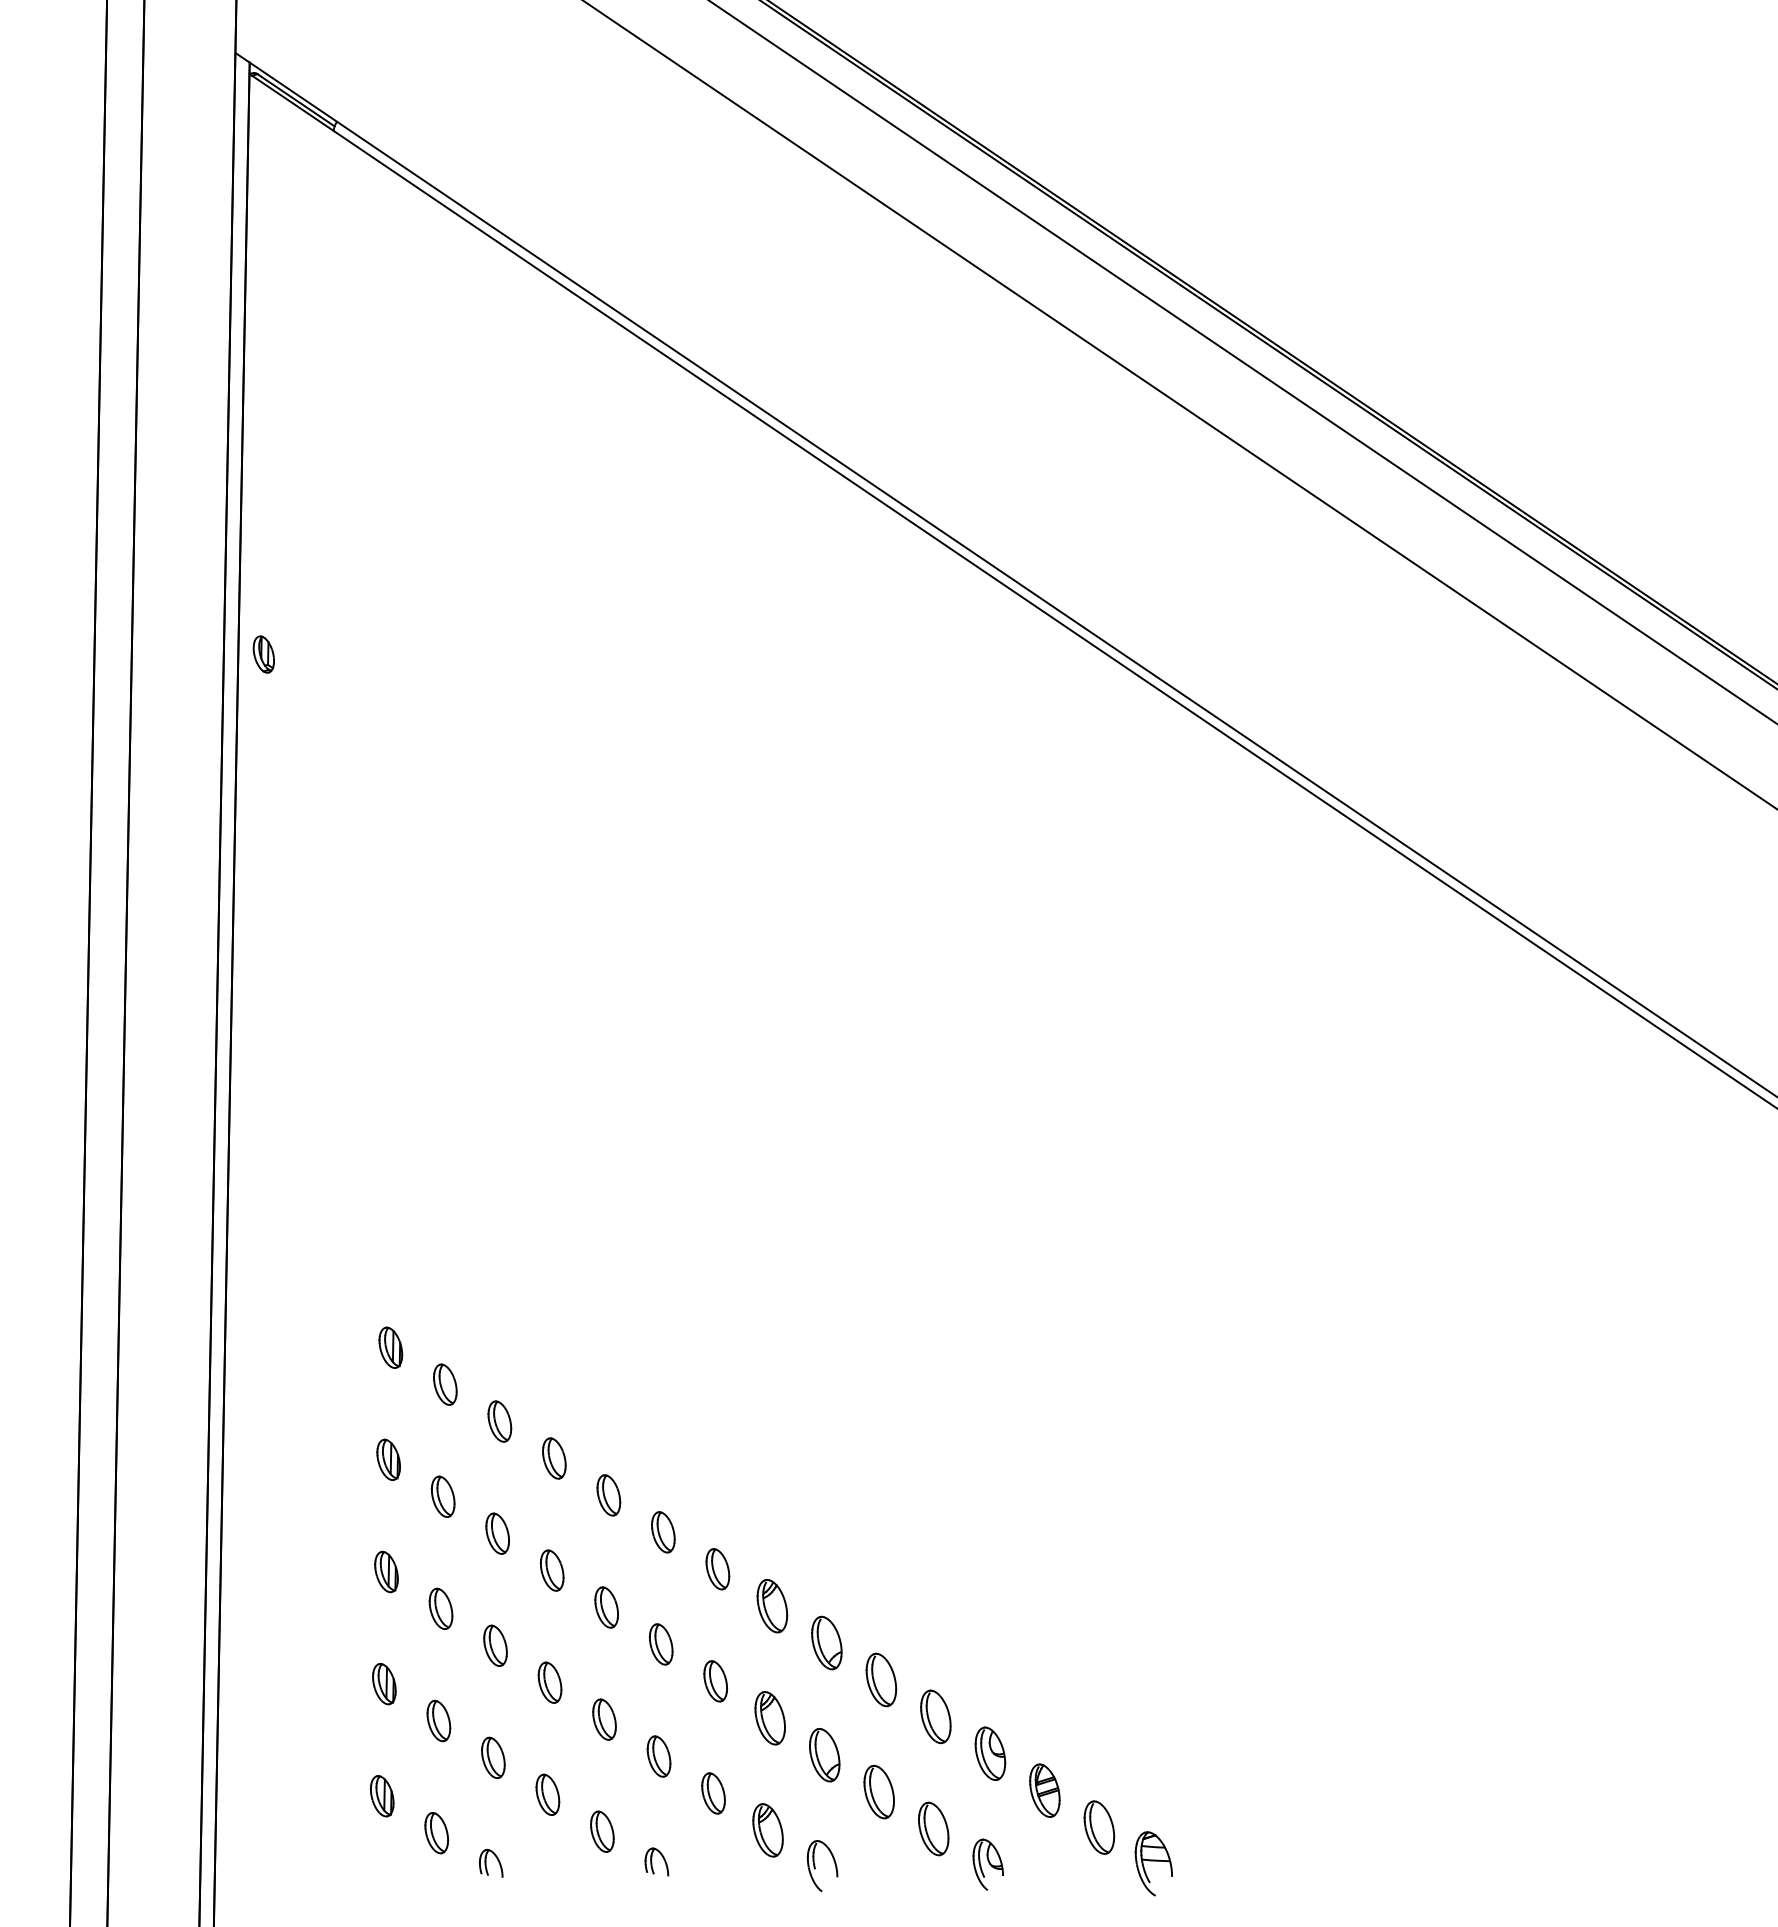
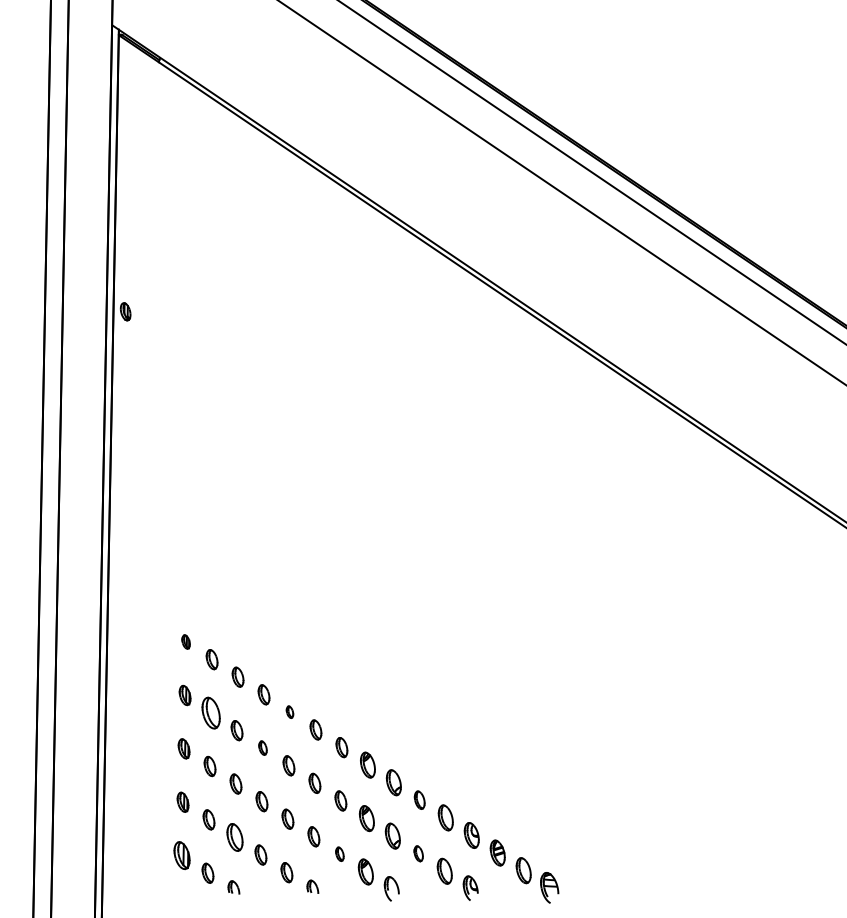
part: (389, 1346) -> (185, 641), size x0.7
part: (607, 1493) -> (289, 711), size x0.6
part: (441, 1495) -> (210, 712), size x1.6
part: (551, 1569) -> (262, 747), size x0.7
part: (880, 1678) -> (419, 799), size x0.7
part: (492, 1757) -> (234, 837), size x1.4
part: (712, 1791) -> (339, 853), size x0.7
part: (878, 1791) -> (418, 853), size x0.6
part: (381, 1795) -> (181, 855), size x1.4

